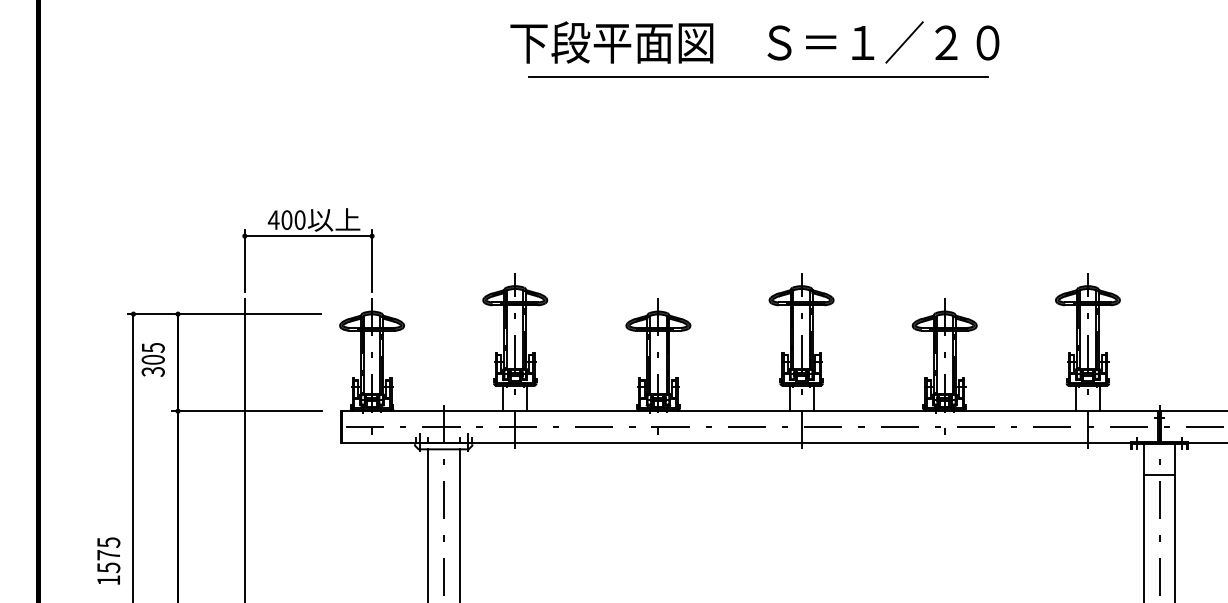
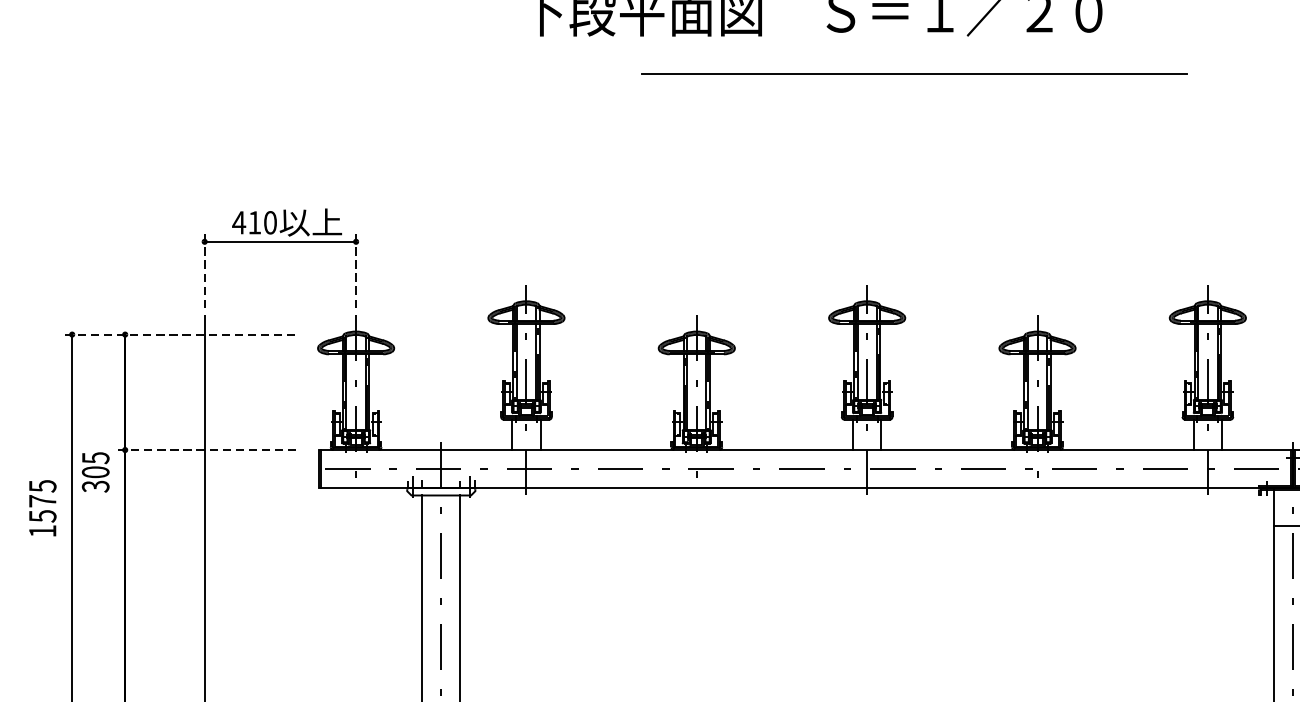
line: (758, 76) -> (914, 73), moved
text: (286, 219) -> (254, 221), 400 -> 410
line: (244, 260) -> (204, 270), solid -> dashed
line: (372, 260) -> (356, 270), solid -> dashed
line: (224, 314) -> (180, 335), solid -> dashed
text: (152, 359) -> (94, 471), moved
line: (246, 411) -> (206, 450), solid -> dashed
text: (108, 560) -> (42, 507), moved

